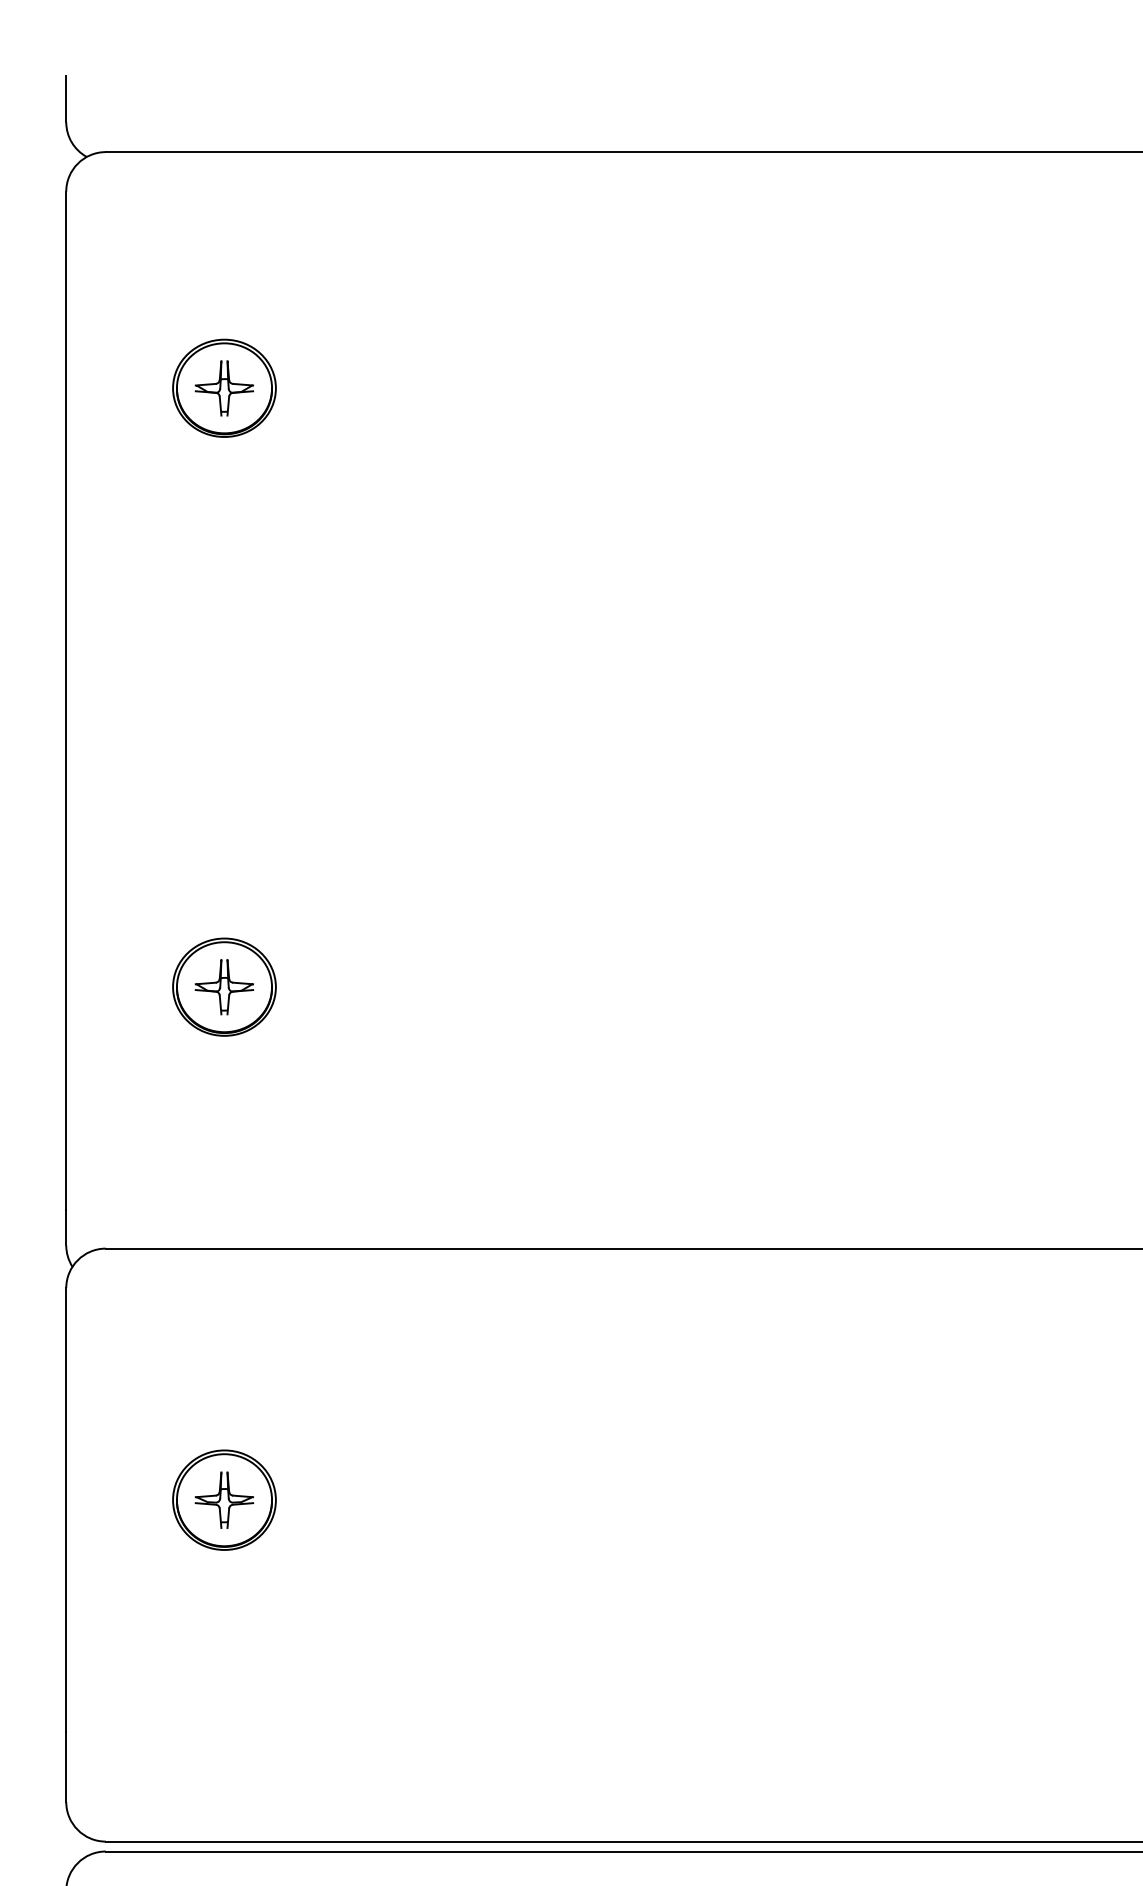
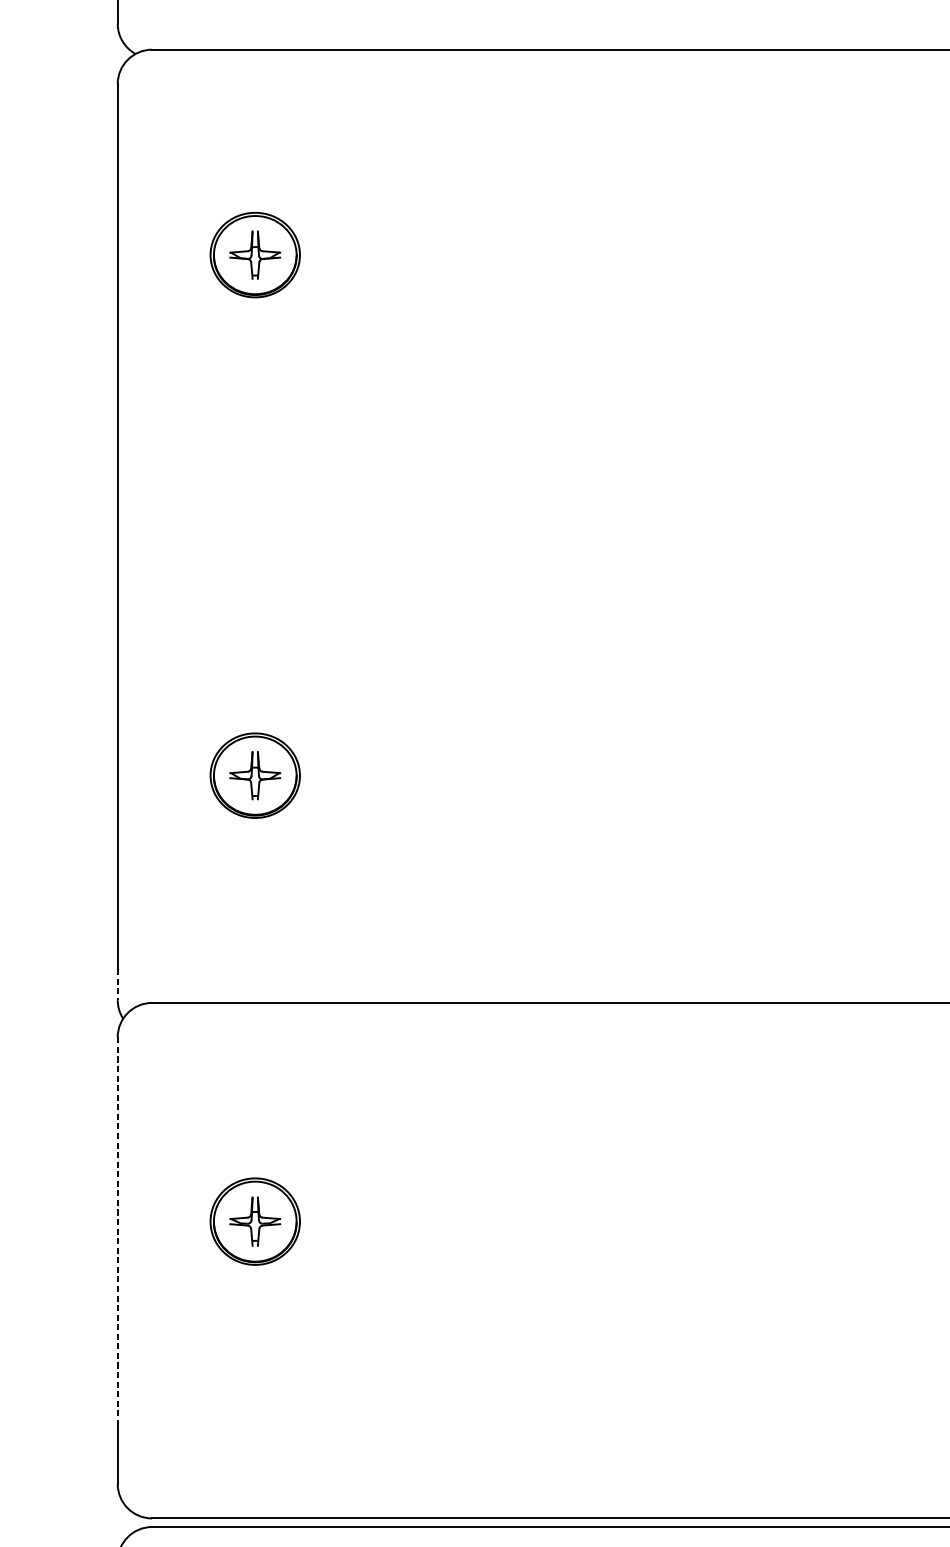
line: (66, 1227) -> (117, 984), solid -> dashed
line: (66, 1510) -> (117, 1230), solid -> dashed

